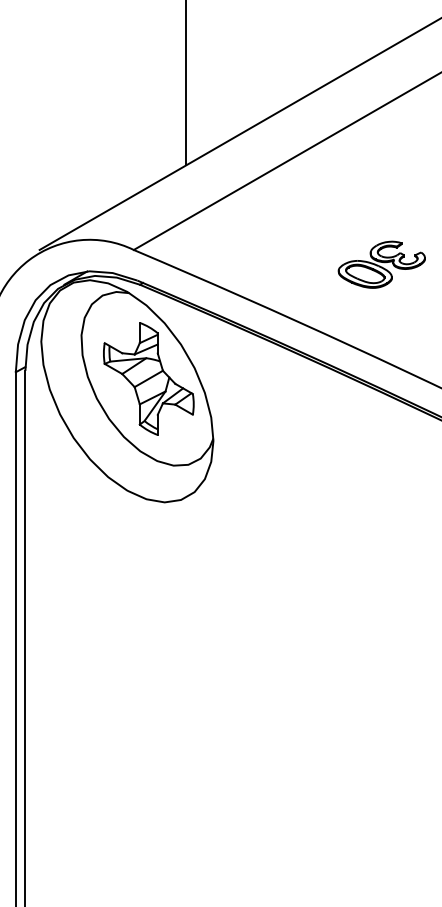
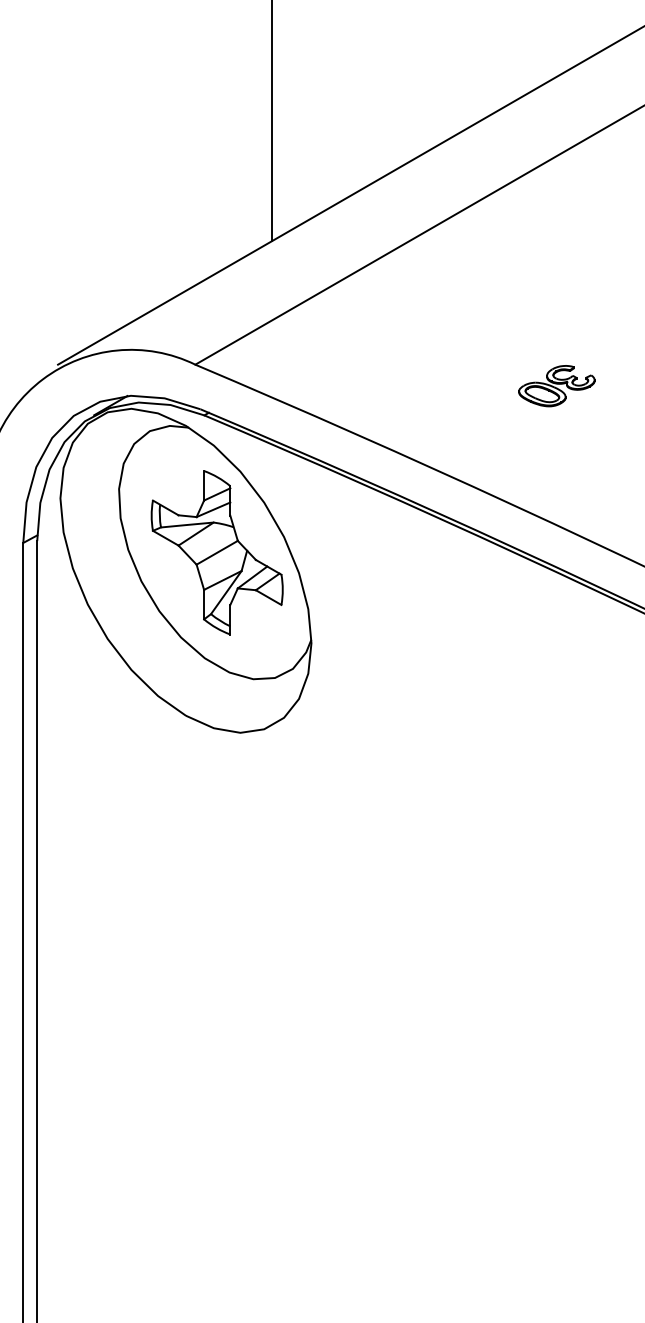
part: (381, 264) -> (556, 385), size x0.6

